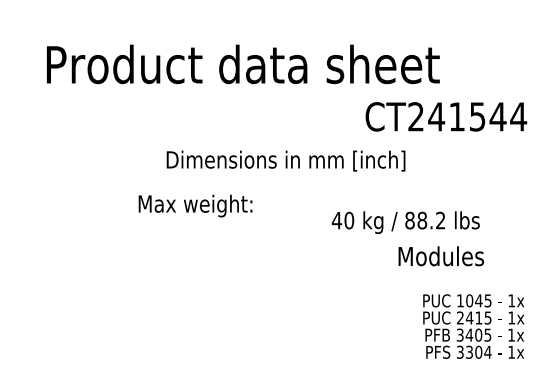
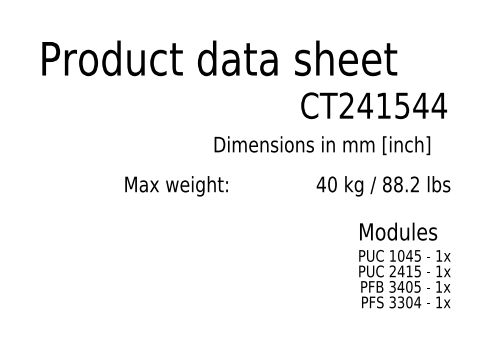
text: (445, 116) -> (373, 105), moved
text: (286, 160) -> (322, 145), moved
text: (405, 222) -> (383, 186), moved
text: (473, 326) -> (404, 279), moved

